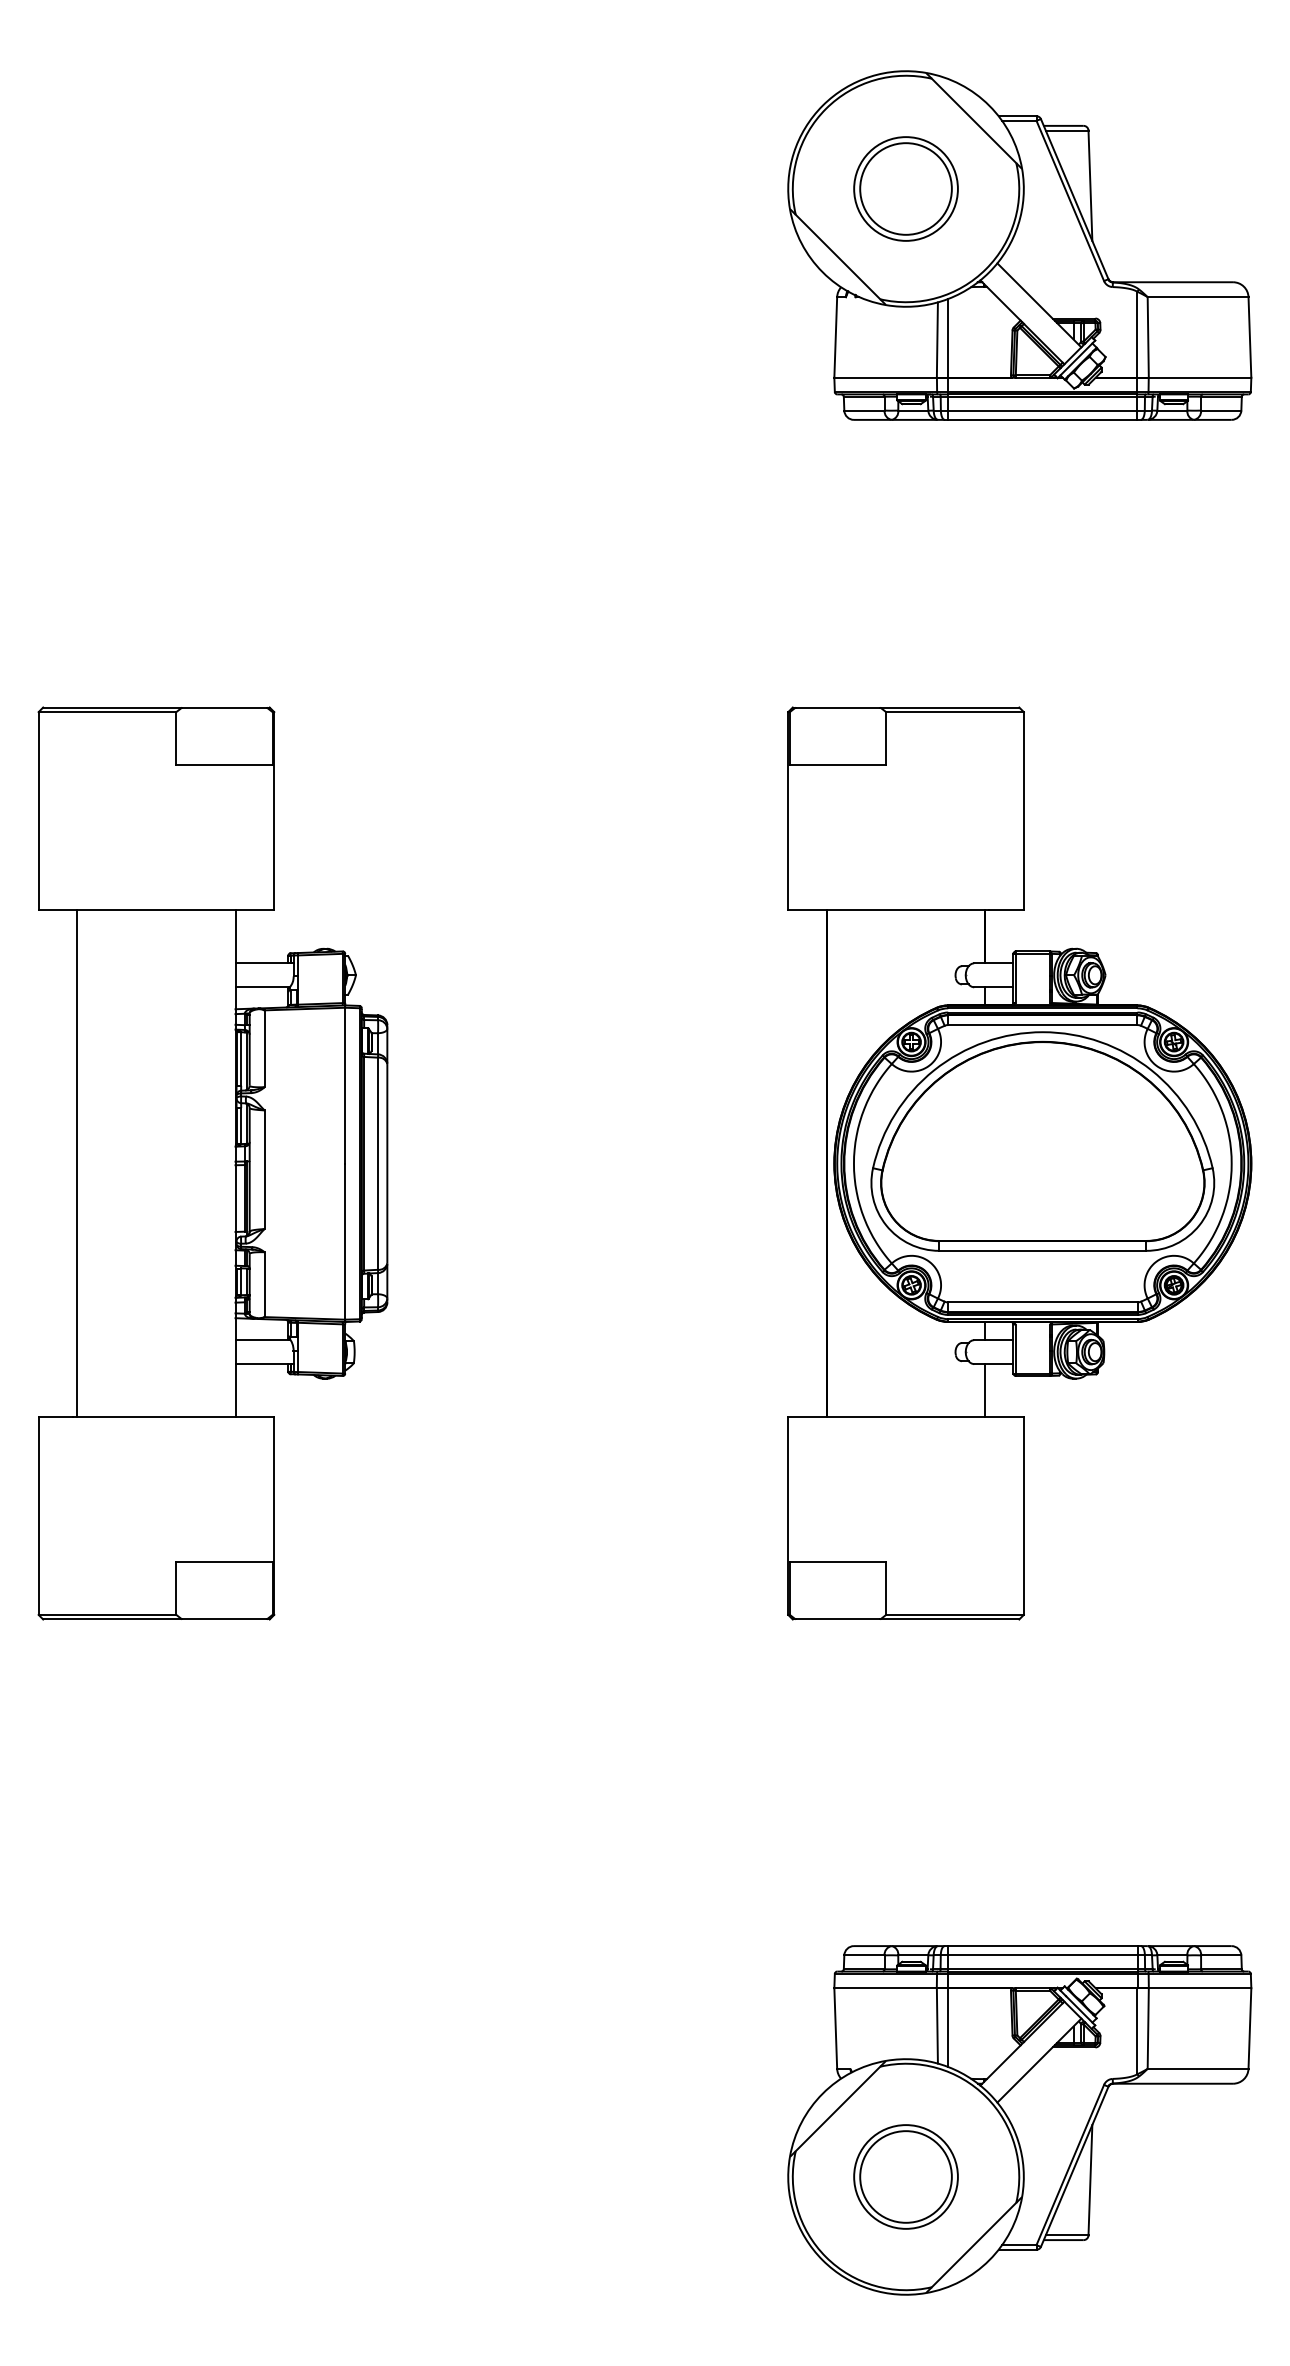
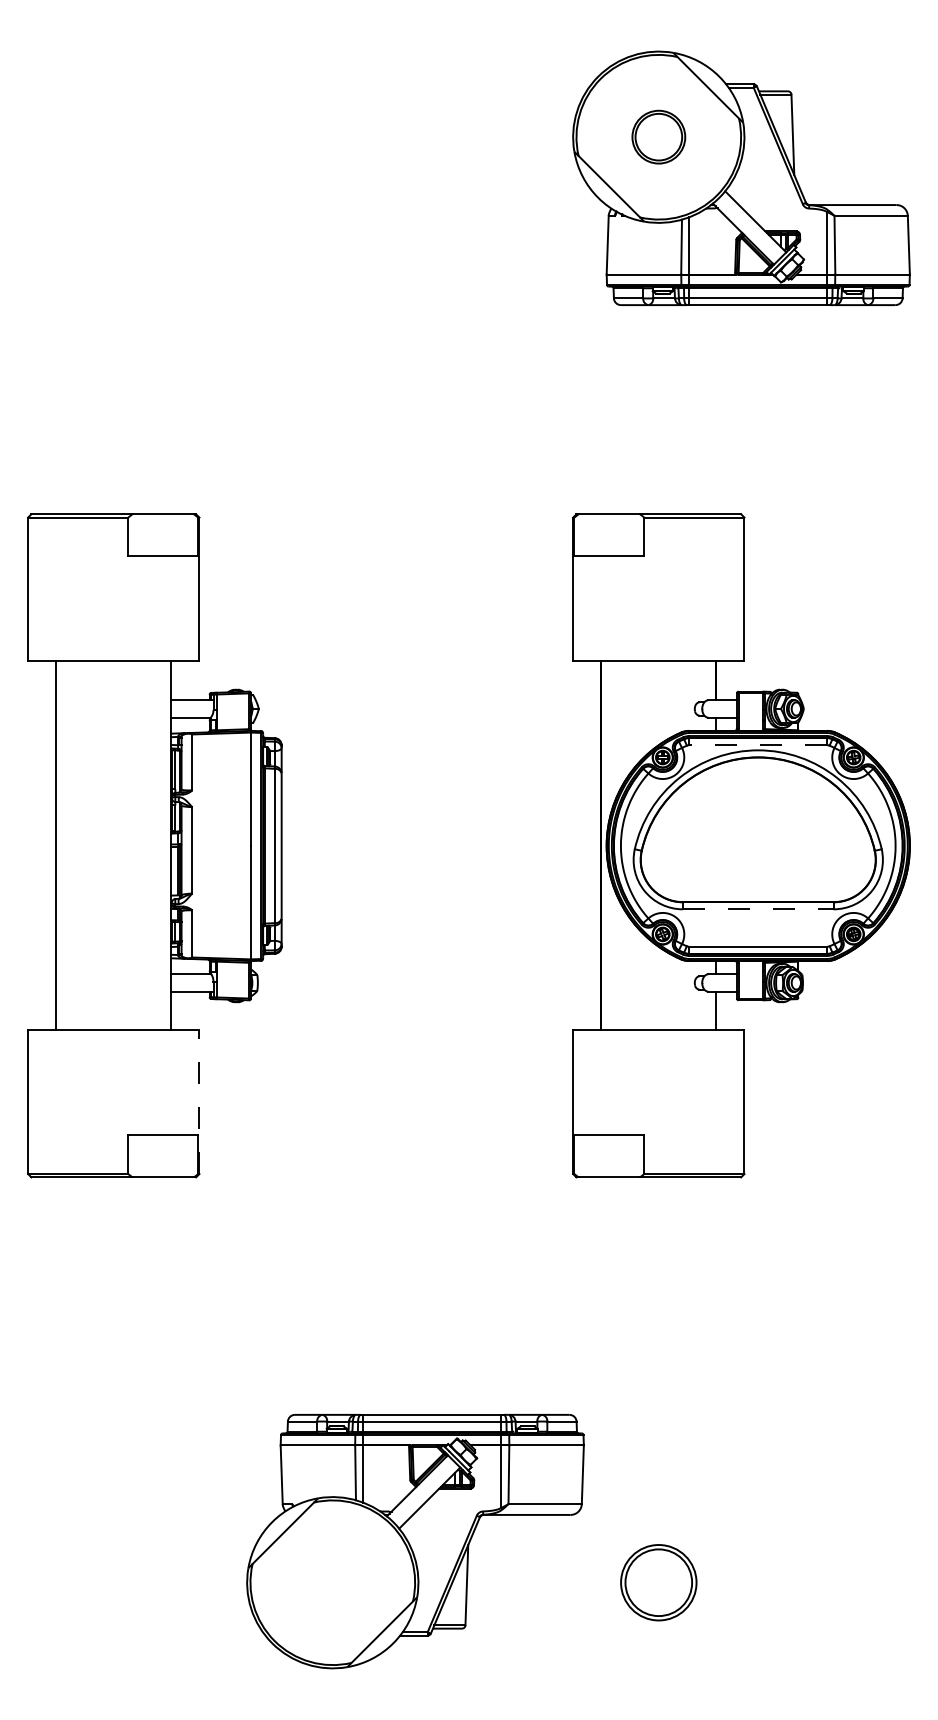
part: (905, 187) -> (658, 136), size x0.7
line: (1043, 1025) -> (758, 745), solid -> dashed
line: (1043, 1251) -> (758, 909), solid -> dashed
line: (274, 1516) -> (199, 1102), solid -> dashed
part: (1019, 2120) -> (415, 1541), moved

